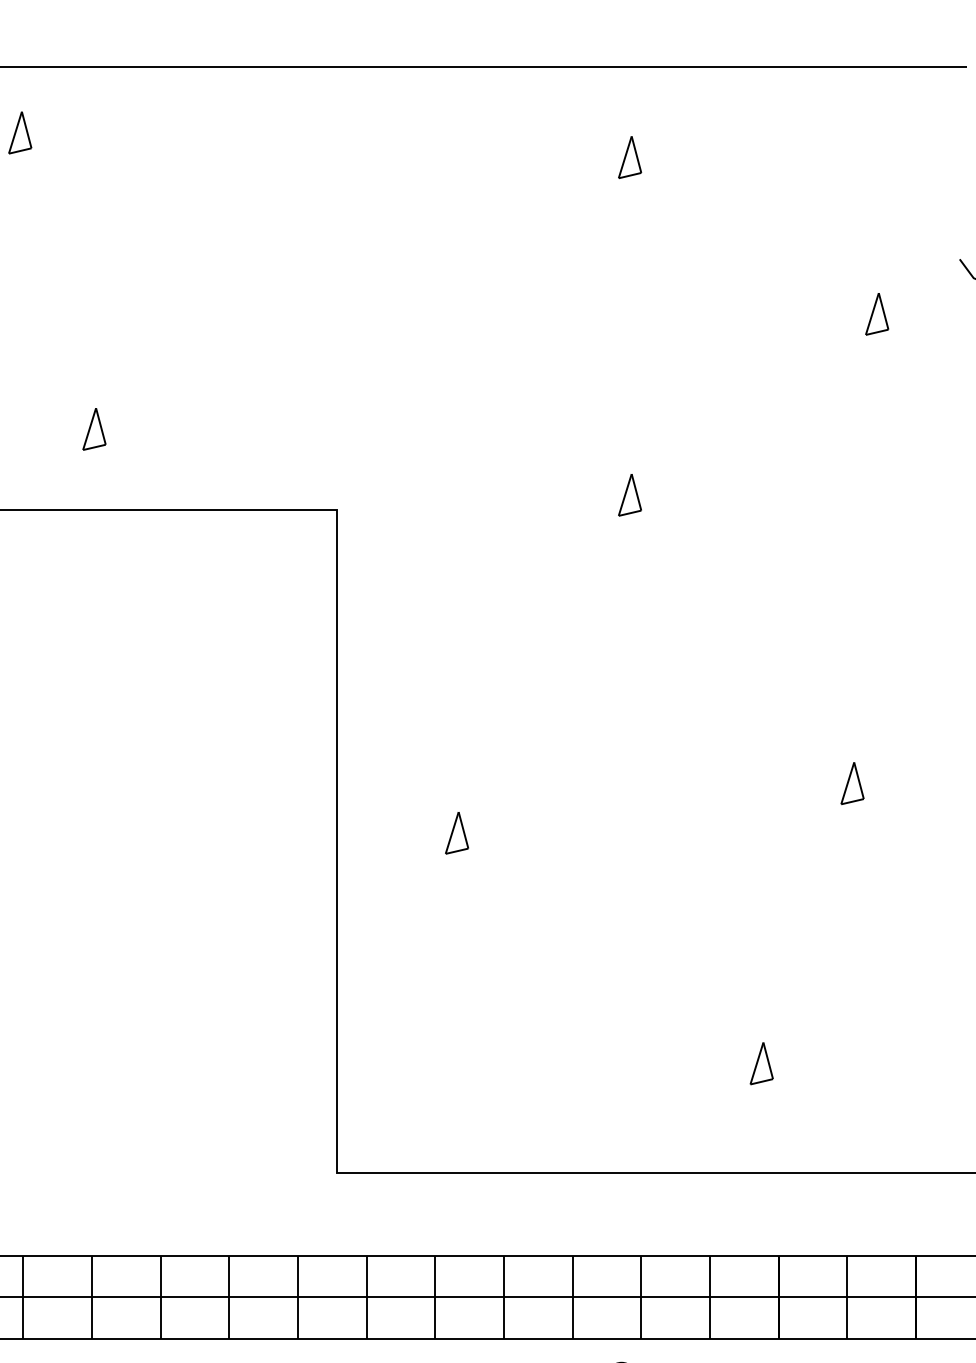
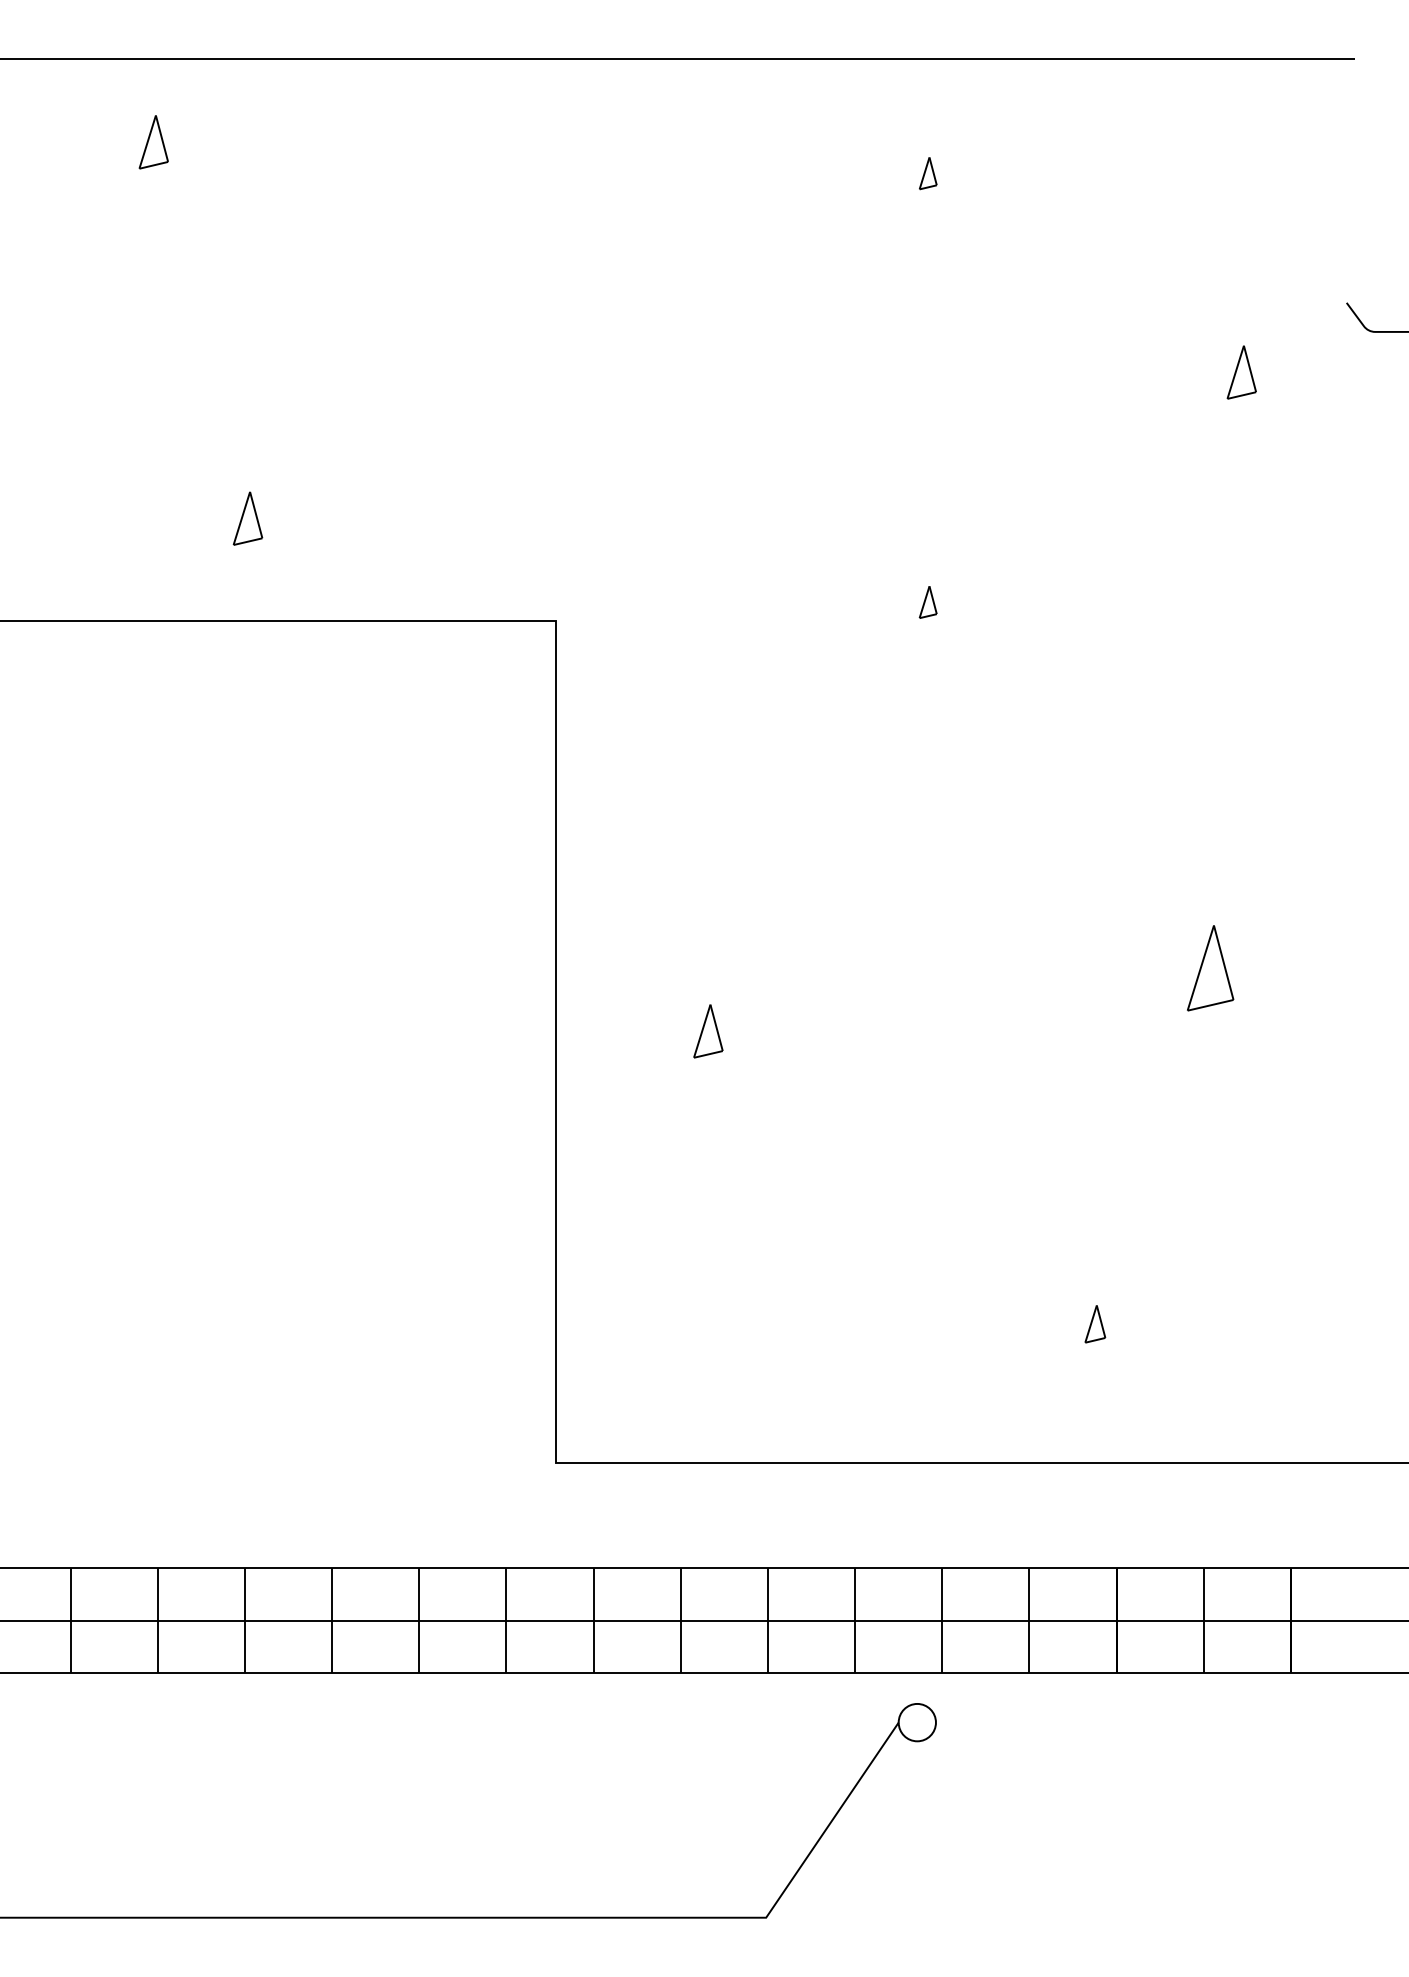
part: (630, 157) -> (928, 173), size x0.6
part: (630, 495) -> (928, 602), size x0.6
part: (852, 783) -> (1210, 968), size x1.6
part: (761, 1063) -> (1095, 1324), size x0.7

